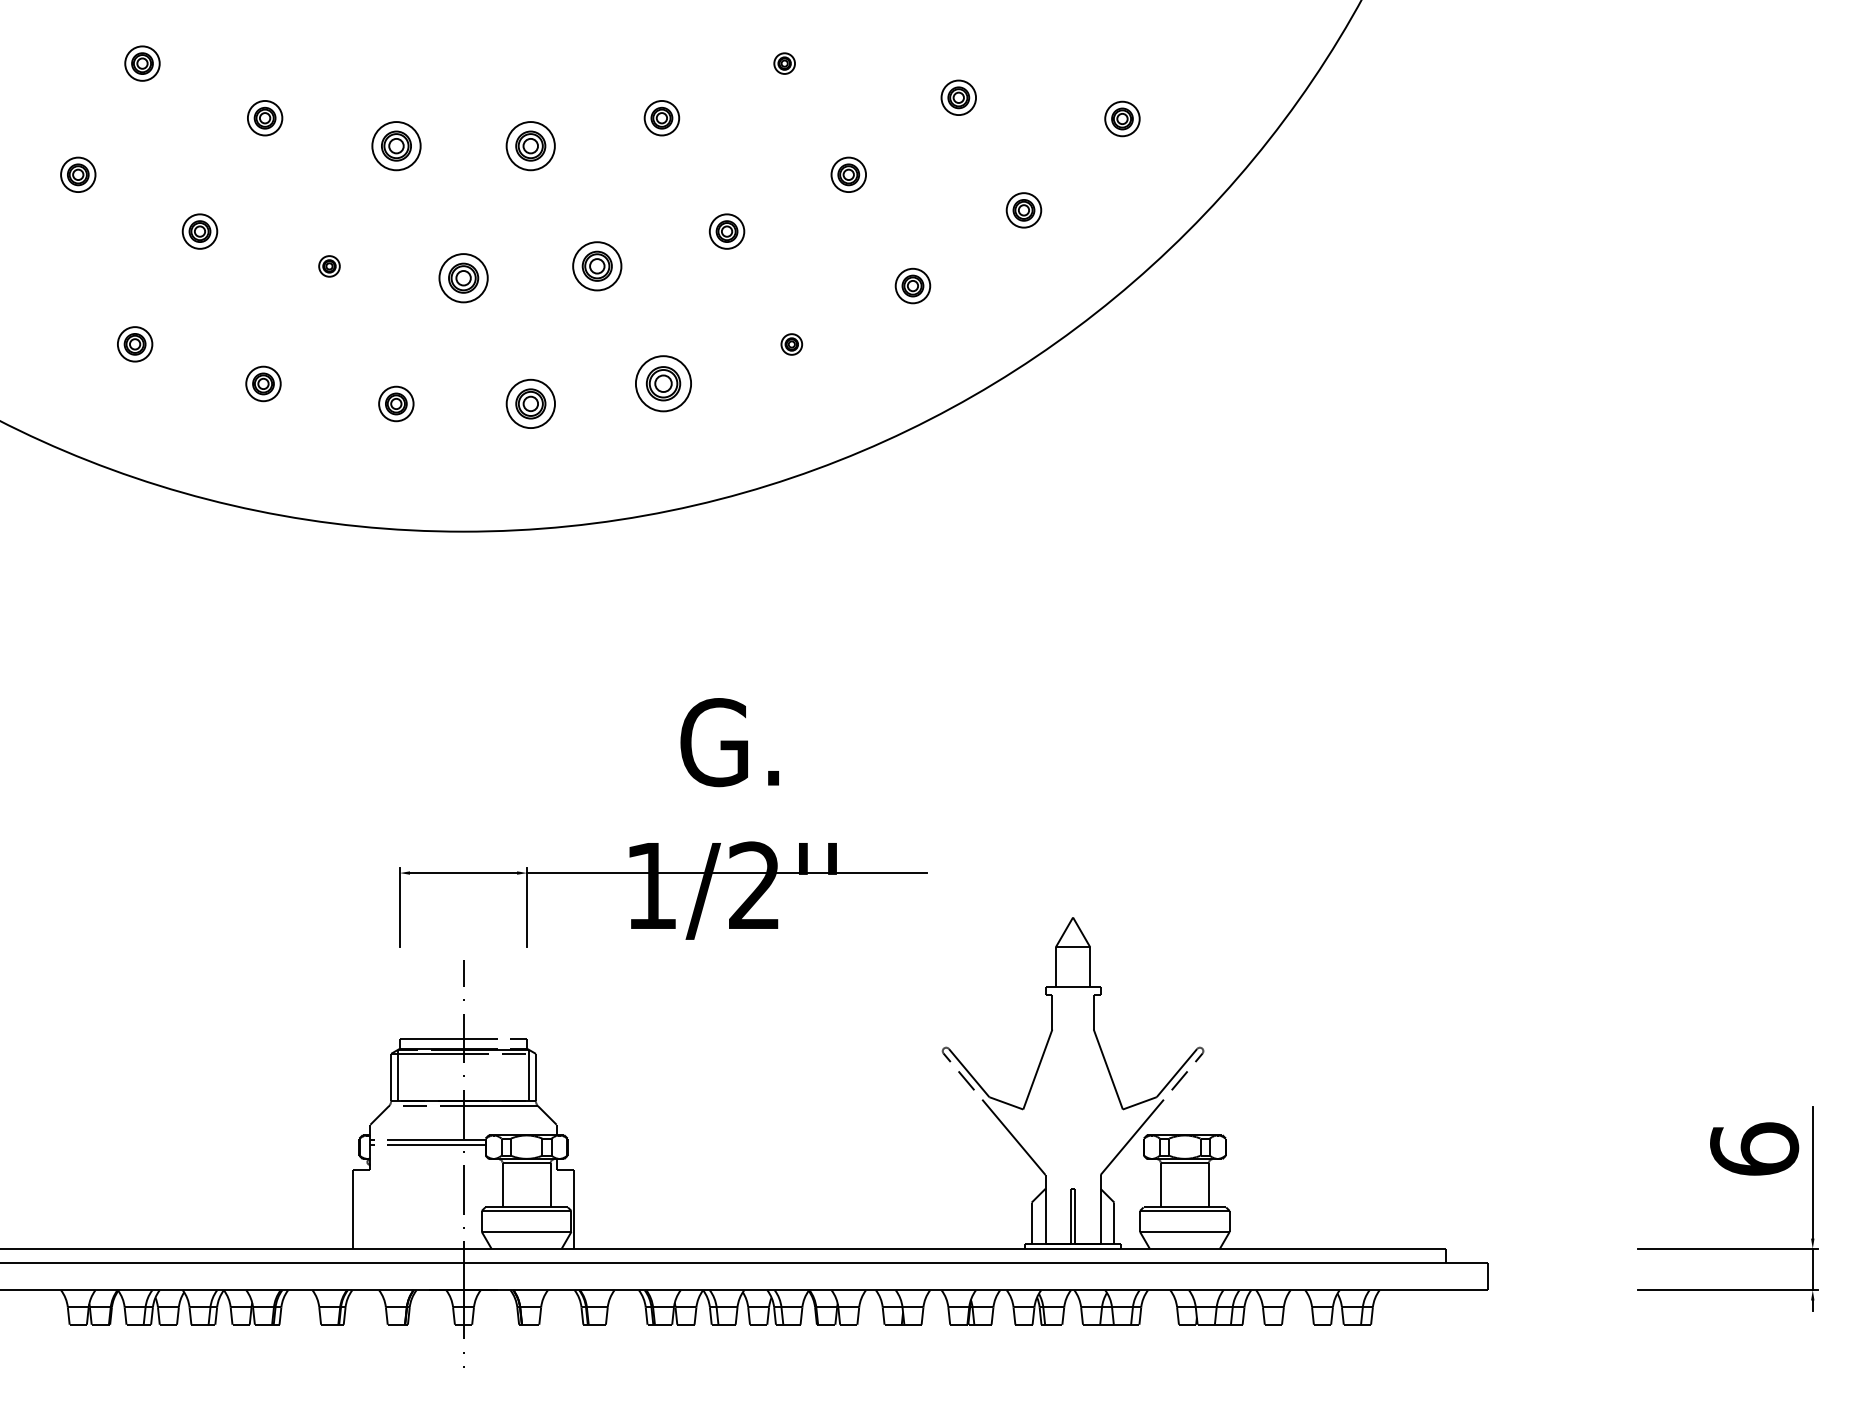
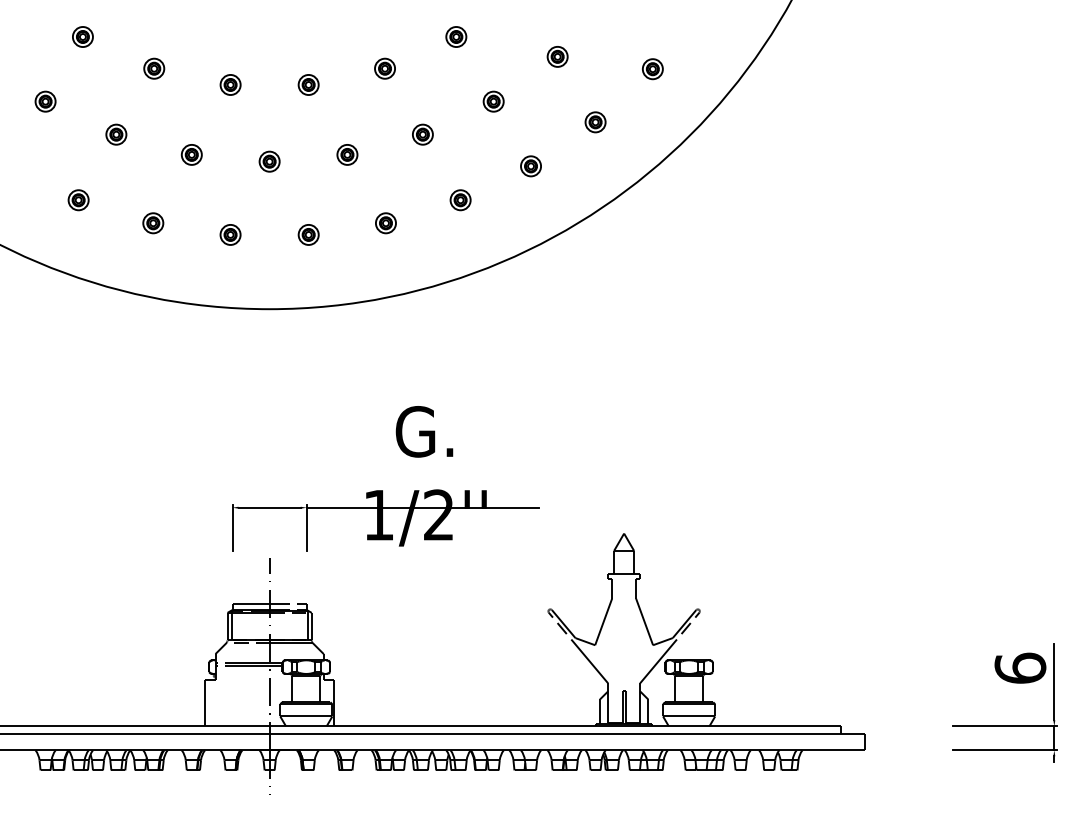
part: (784, 62) -> (456, 36), size x1.67
part: (396, 145) -> (230, 84), size x0.71
part: (530, 145) -> (308, 84), size x0.71
part: (329, 265) -> (191, 154), size x1.67
part: (597, 265) -> (347, 154), size x0.71
part: (463, 277) -> (269, 161), size x0.71
part: (791, 344) -> (460, 200), size x1.67
part: (662, 384) -> (385, 223), size x0.62
part: (530, 403) -> (308, 234), size x0.71

